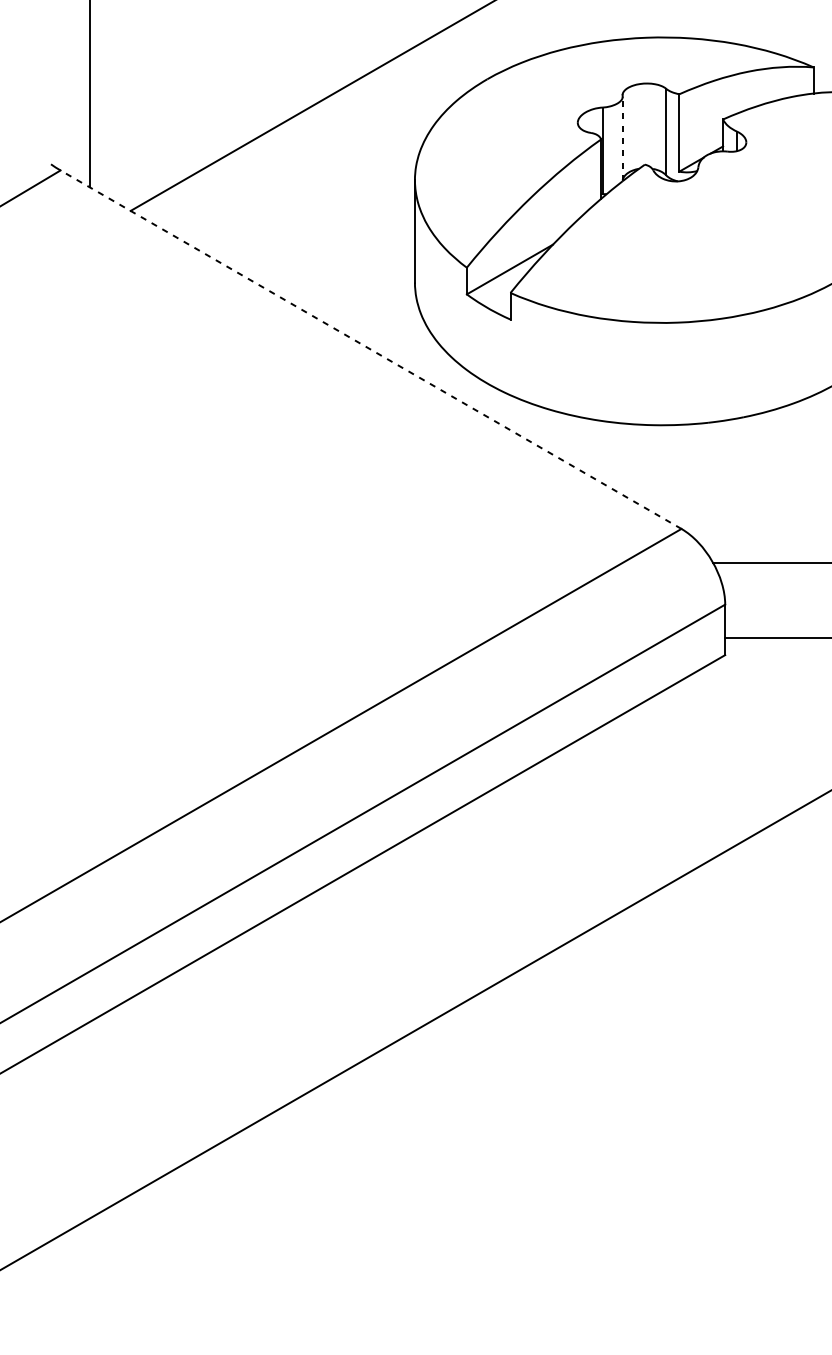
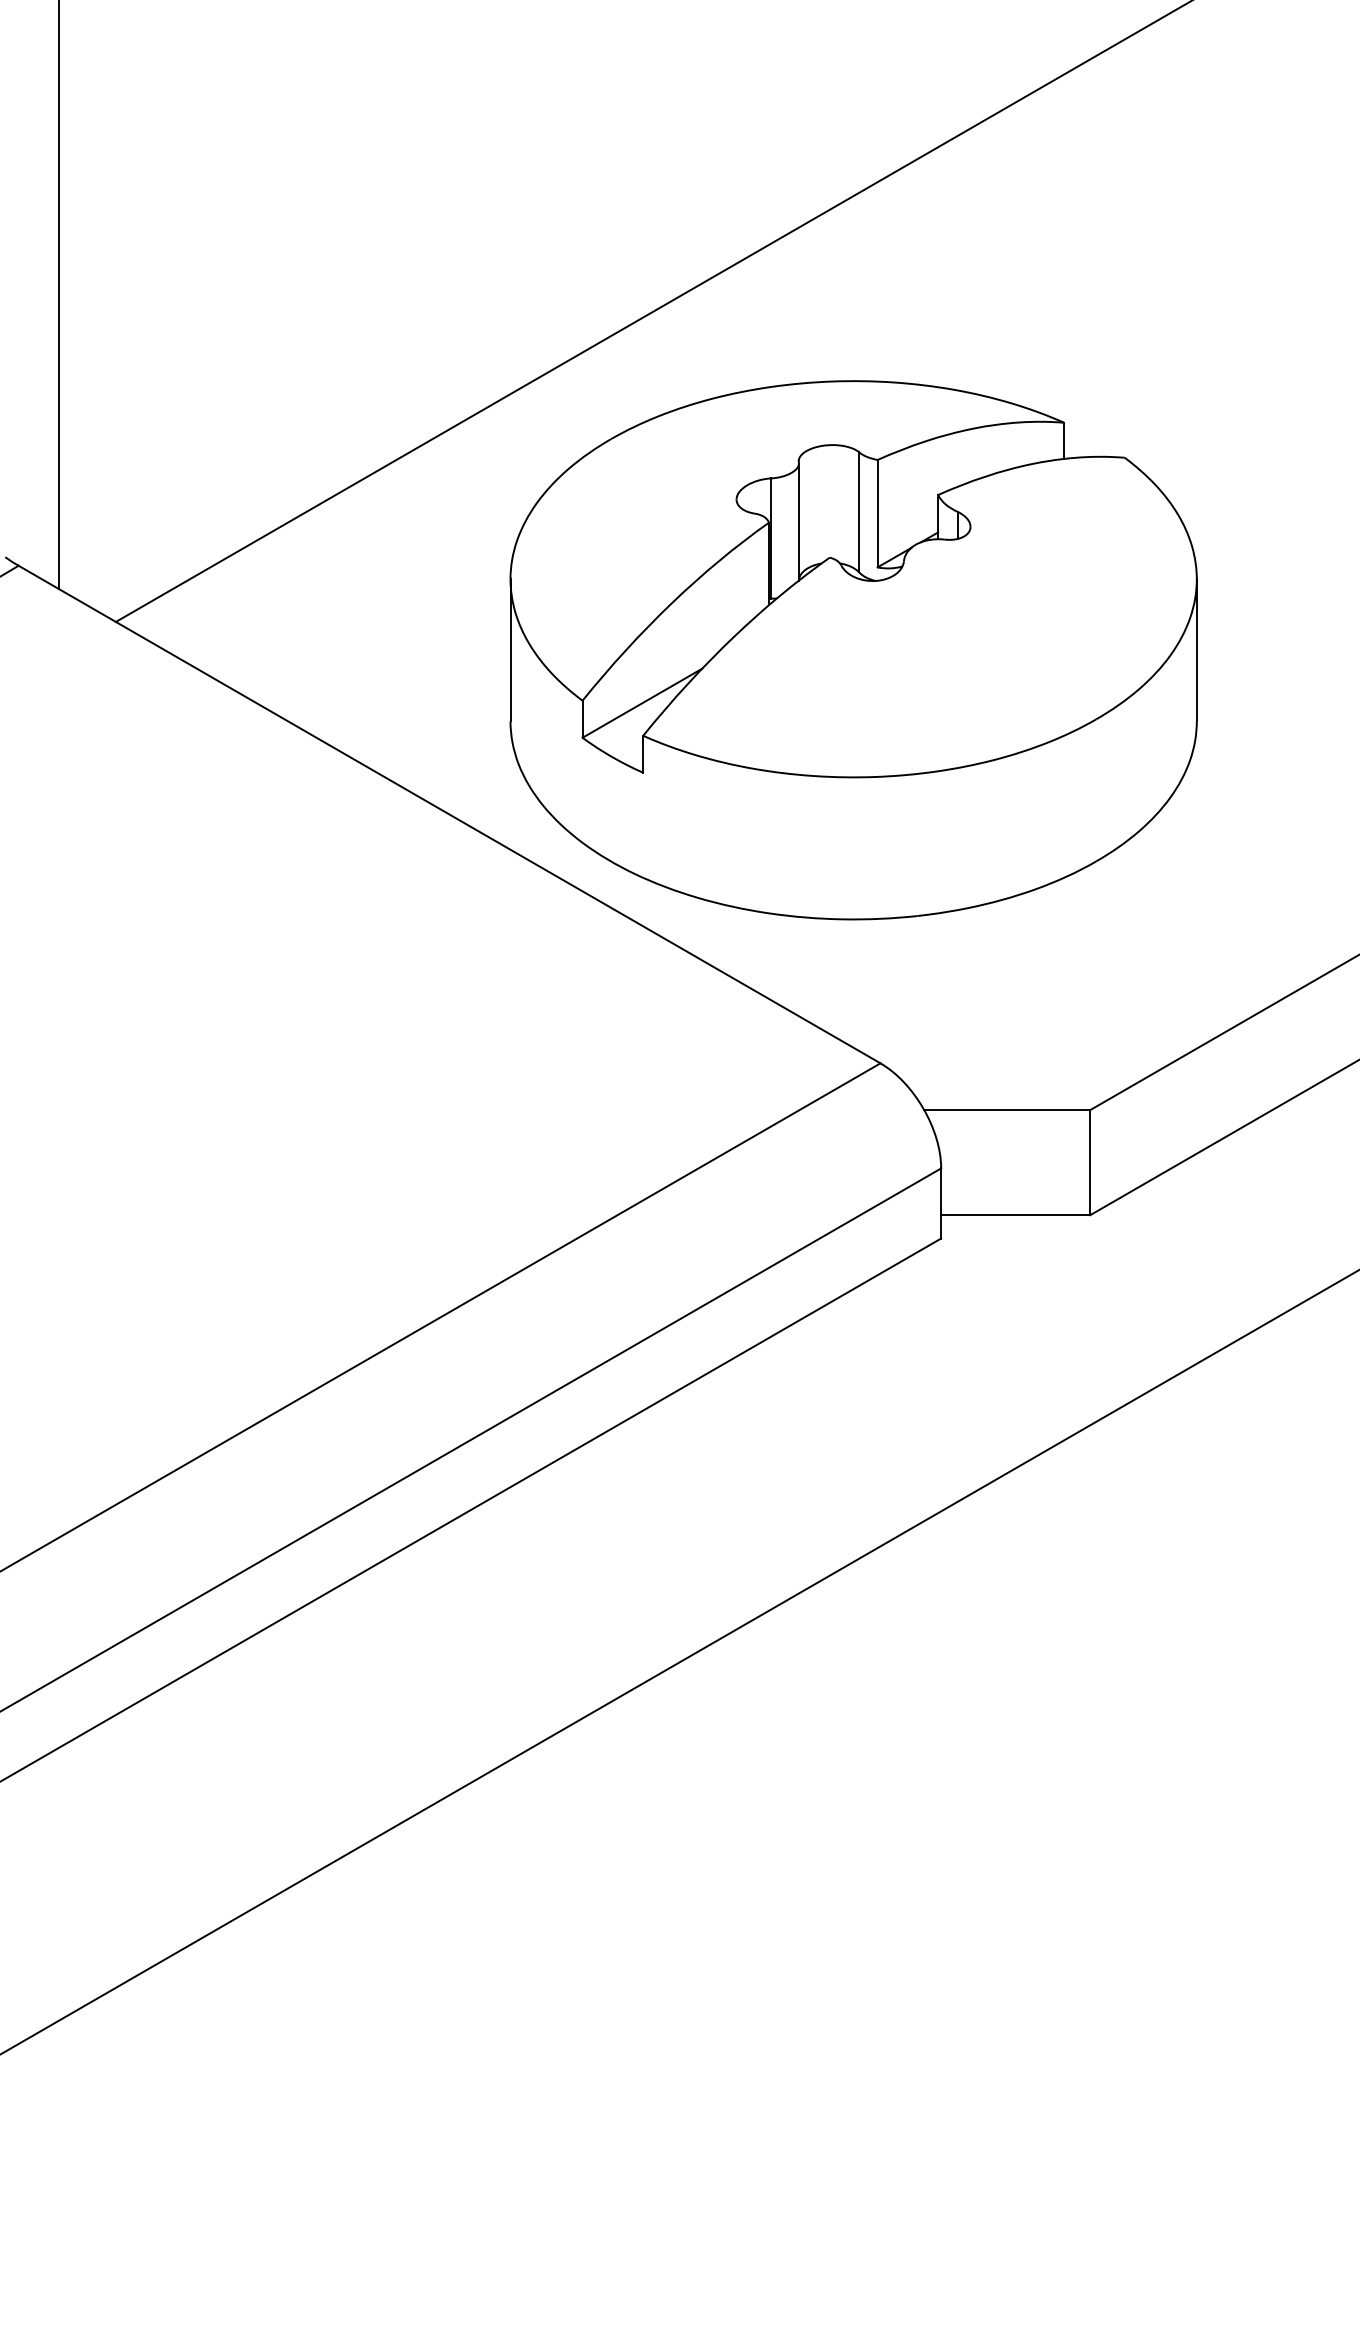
line: (622, 139) -> (798, 522), dashed -> solid
line: (370, 349) -> (449, 814), dashed -> solid

